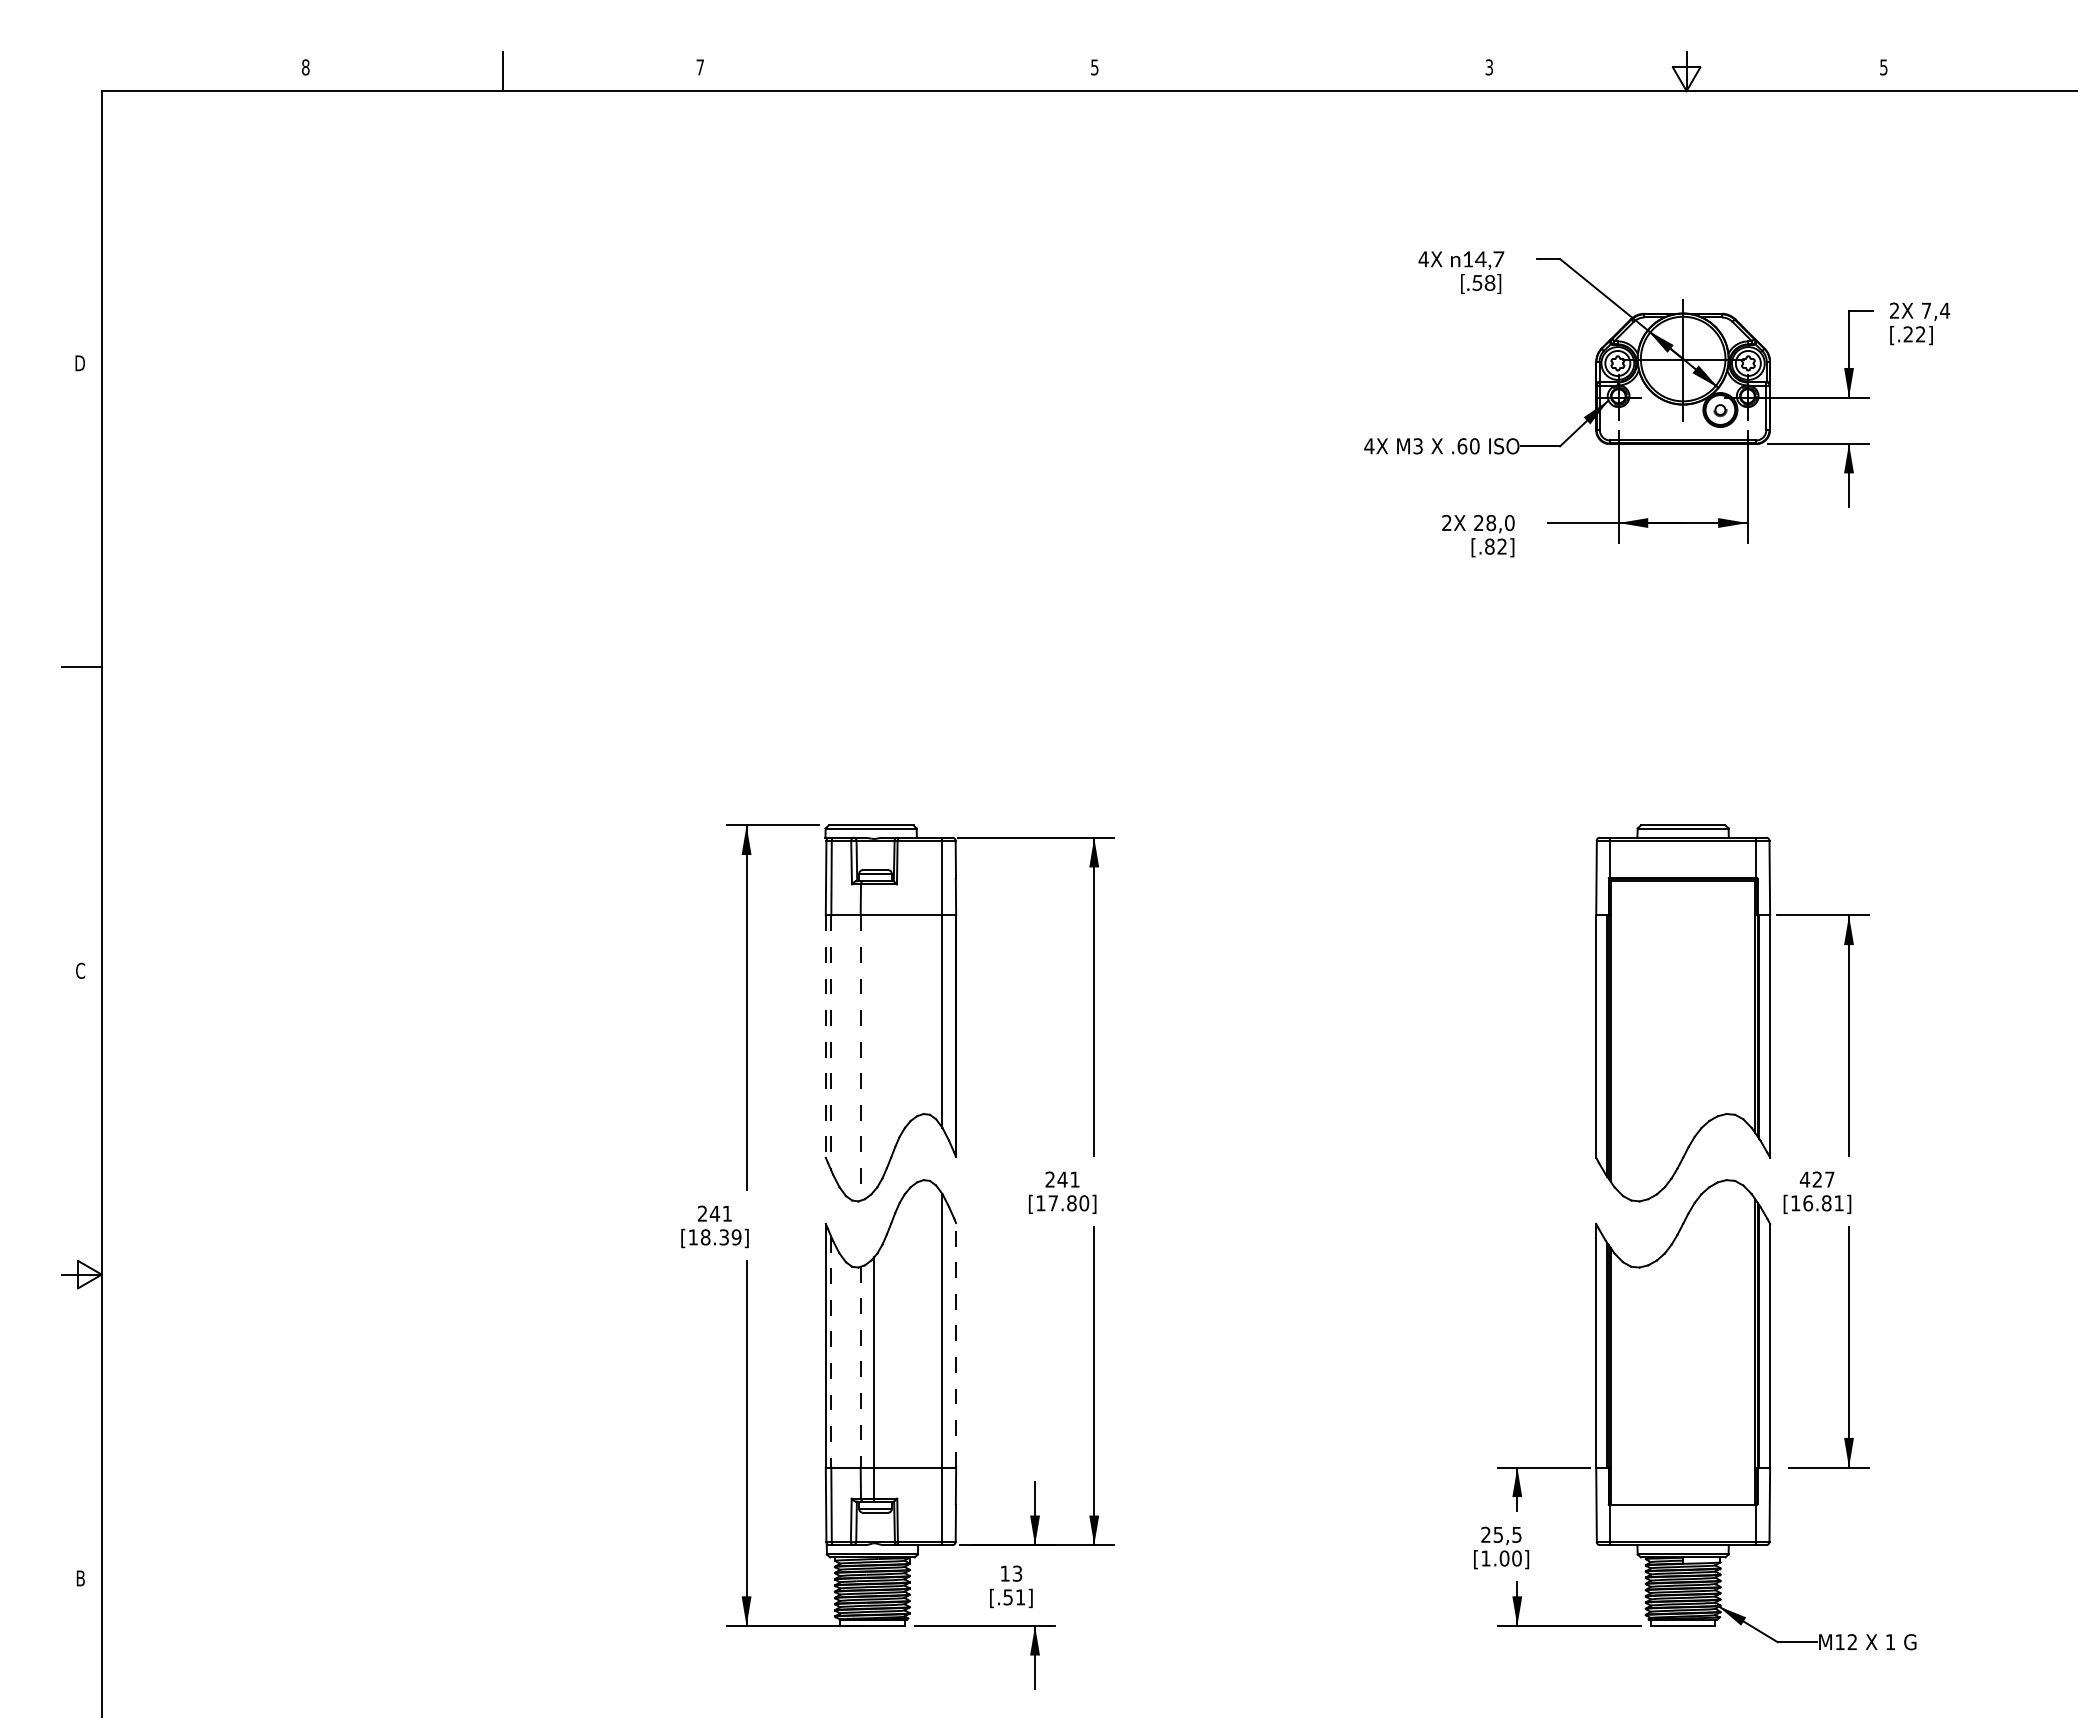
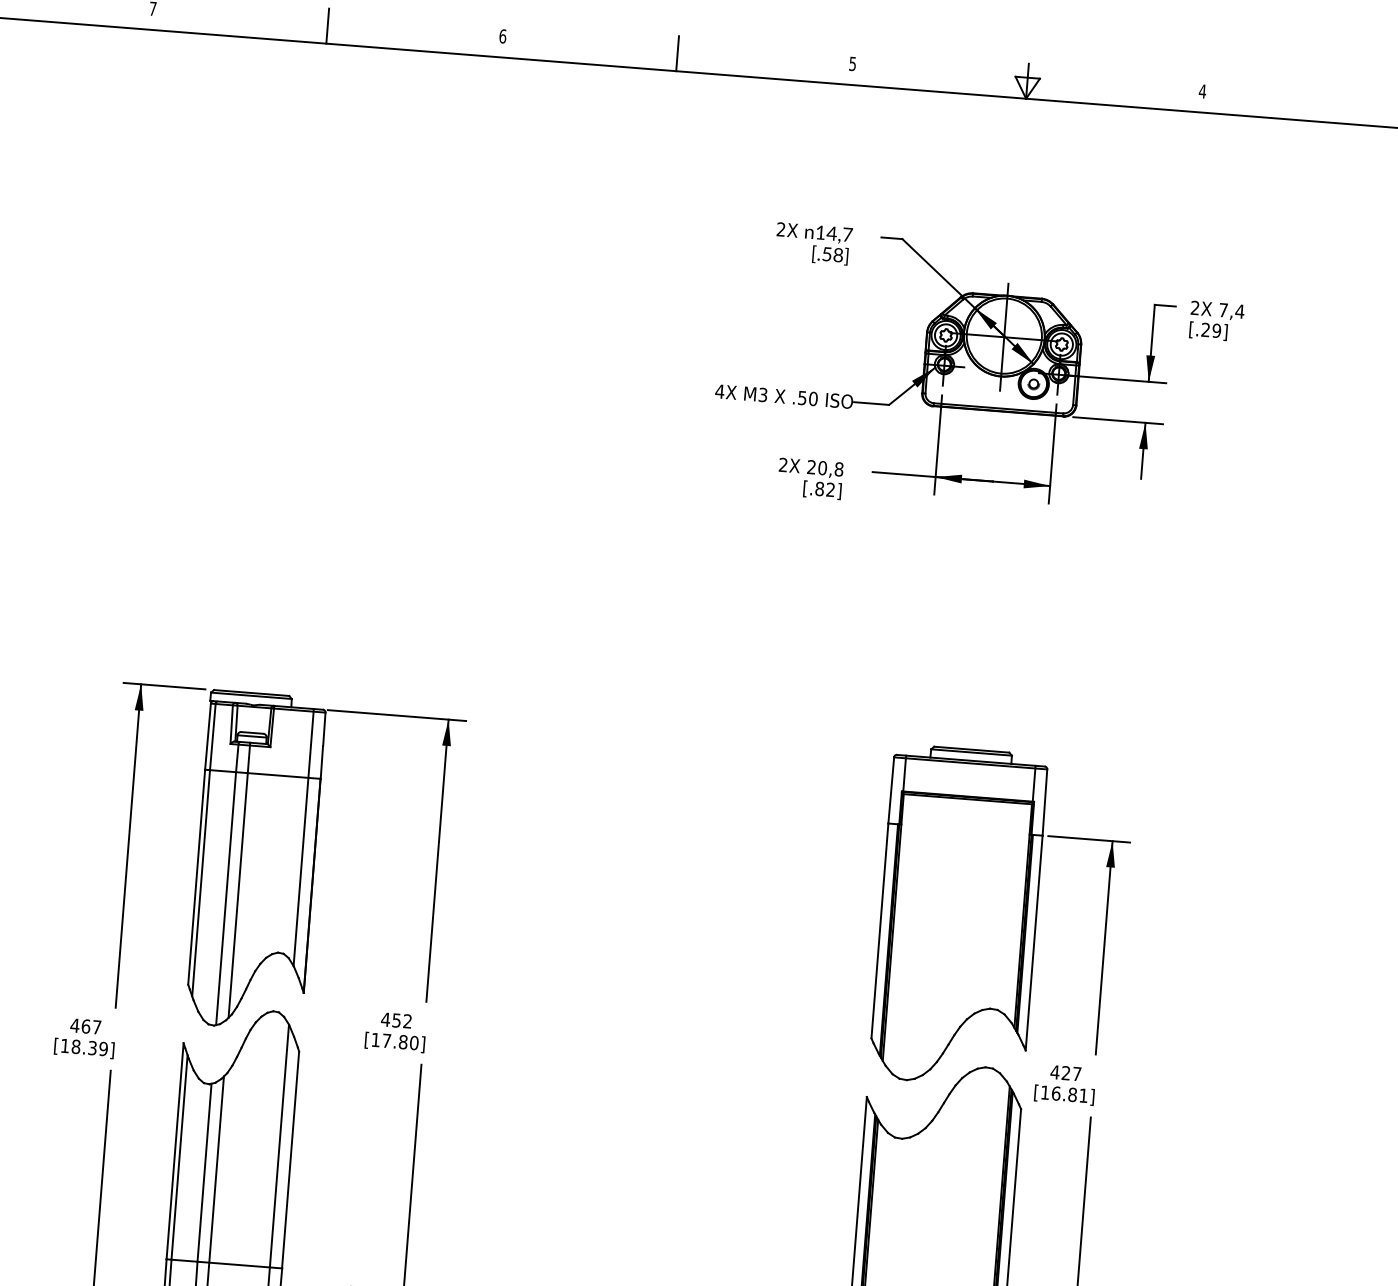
text: (1489, 66) -> (852, 63), 3 -> 5
text: (1094, 67) -> (502, 36), 5 -> 6
text: (1883, 67) -> (1202, 91), 5 -> 4
line: (897, 71) -> (327, 26), added
line: (1292, 71) -> (677, 53), added
text: (1423, 259) -> (780, 229), 4X -> 2X
text: (1920, 334) -> (1216, 330), [.22] -> [.29]
text: (1462, 446) -> (802, 398), .60 -> .50
text: (1500, 522) -> (830, 468), 28,0 -> 20,8
line: (873, 1036) -> (238, 880), added
line: (825, 1037) -> (196, 877), dashed -> solid
line: (831, 1043) -> (201, 883), dashed -> solid
line: (860, 1058) -> (225, 899), dashed -> solid
text: (1062, 1179) -> (396, 1020), 241 -> 452
text: (714, 1213) -> (85, 1026), 241 -> 467
line: (956, 1344) -> (291, 1159), dashed -> solid
line: (831, 1352) -> (179, 1157), dashed -> solid
line: (860, 1367) -> (204, 1173), dashed -> solid

